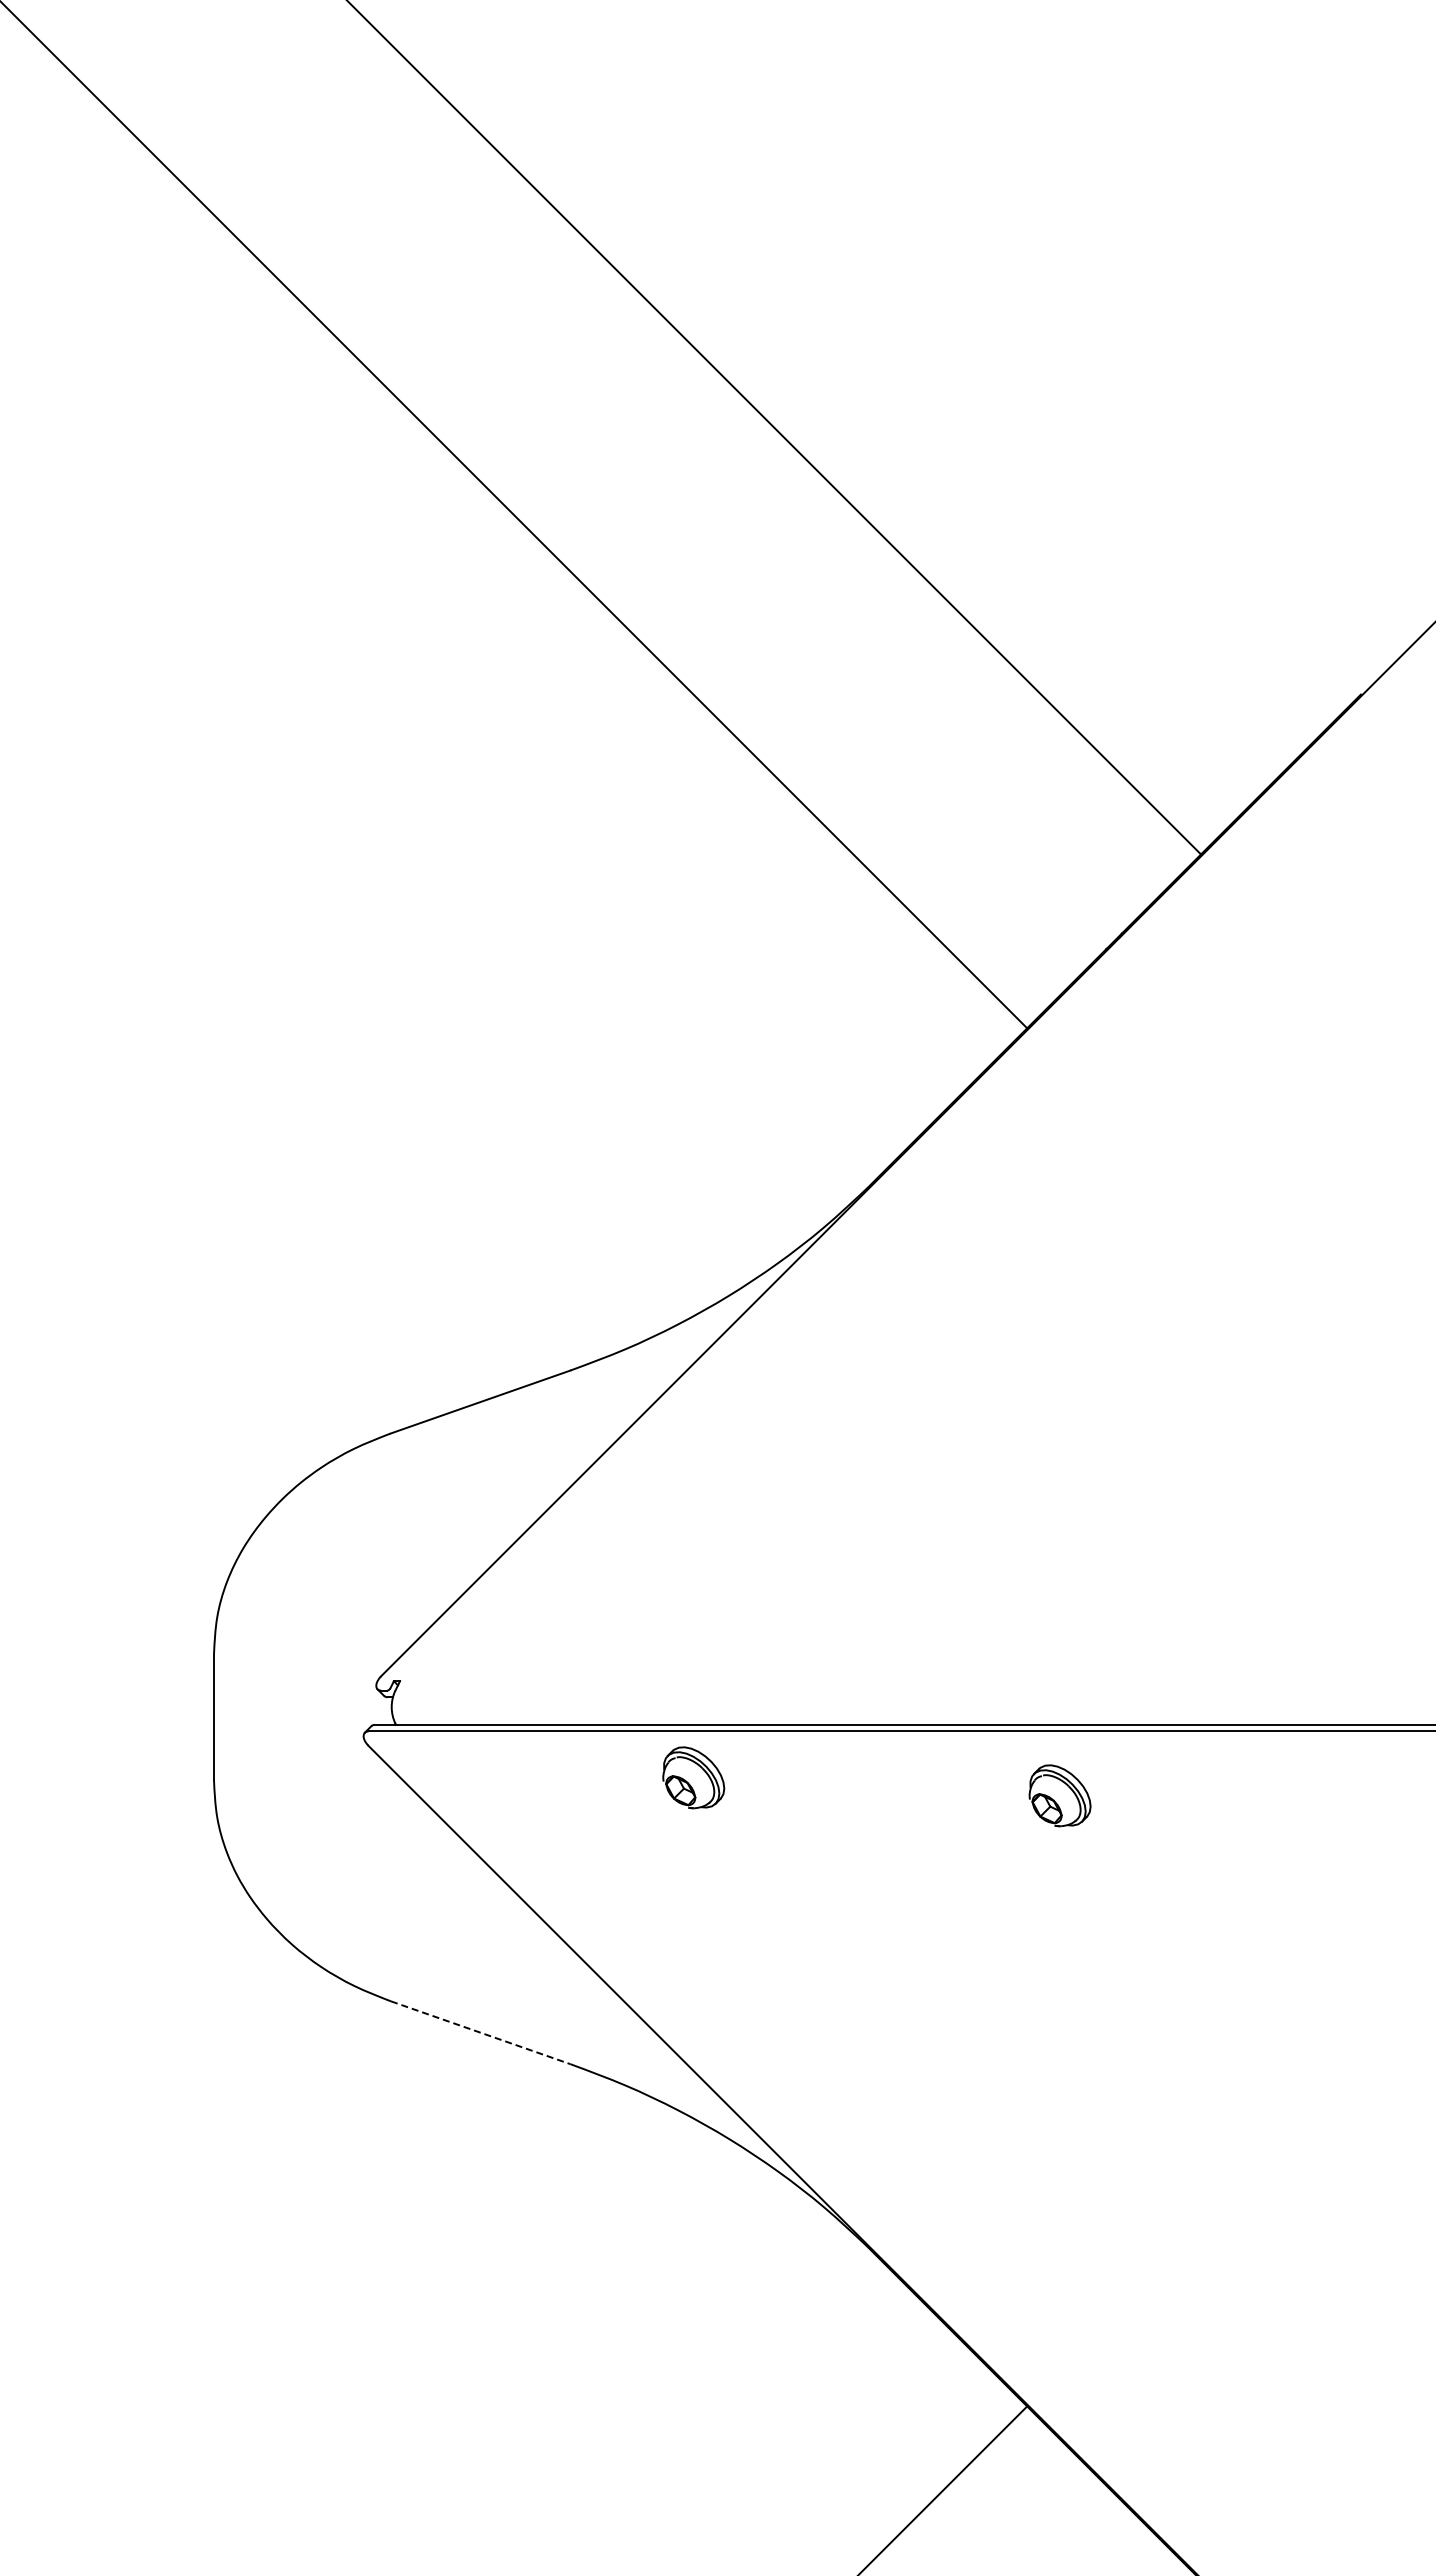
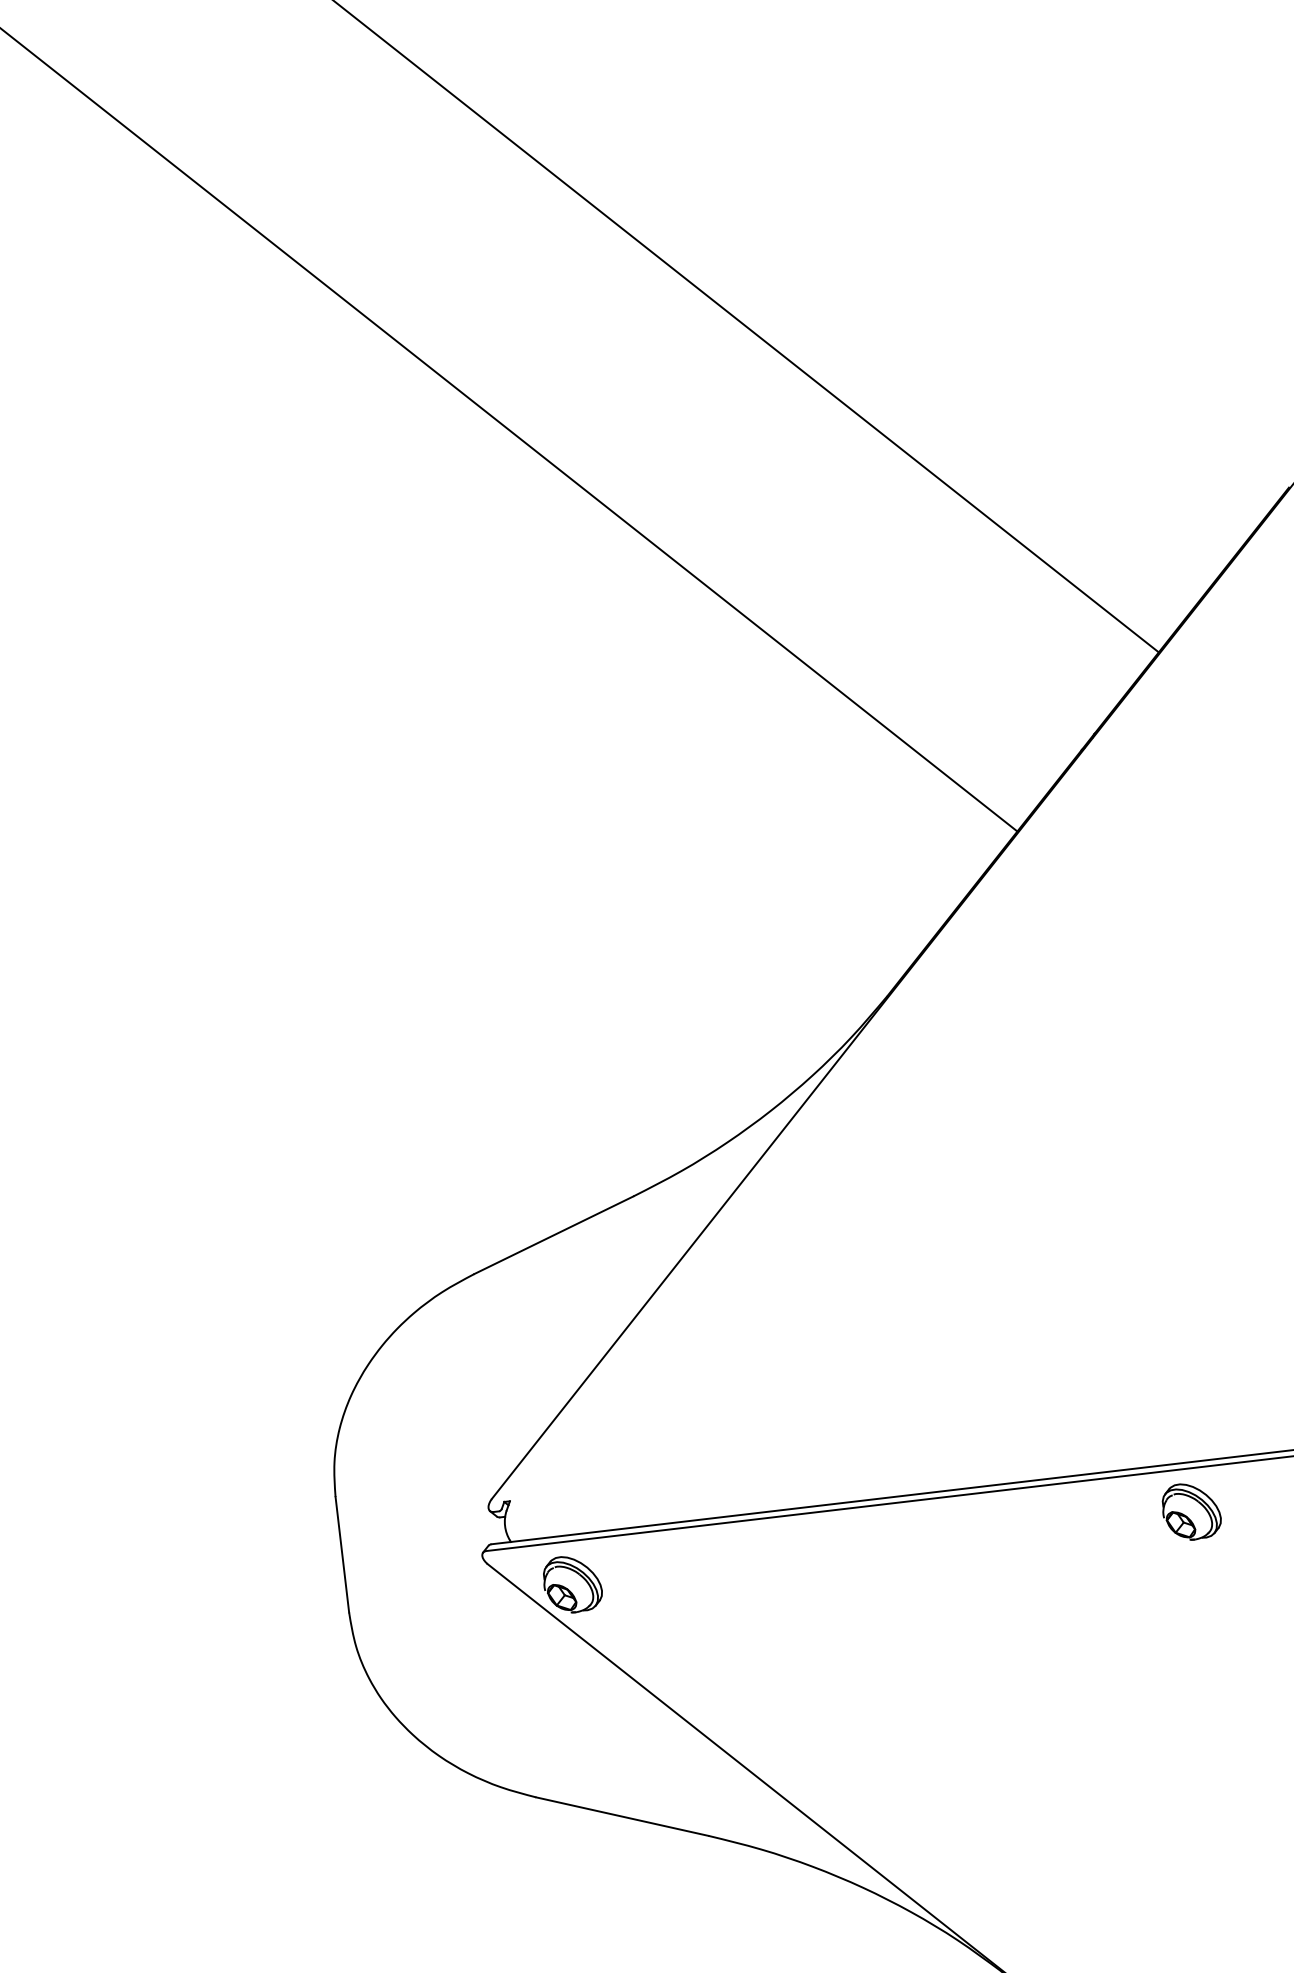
part: (693, 1777) -> (572, 1583), moved
part: (1059, 1795) -> (1190, 1511), moved
line: (480, 2032) -> (622, 1816), dashed -> solid

